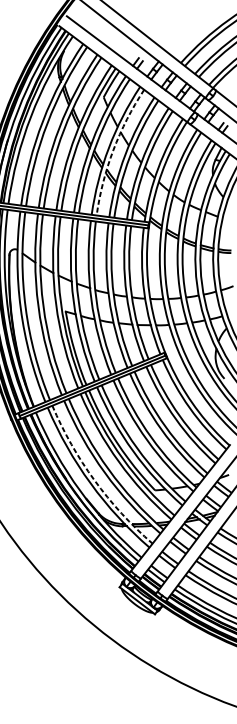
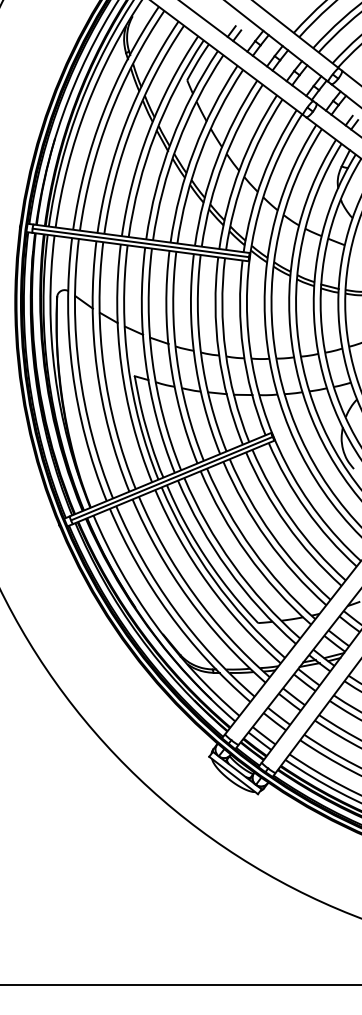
arc: (113, 150) -> (200, 153), dashed -> solid
arc: (94, 480) -> (174, 609), dashed -> solid

